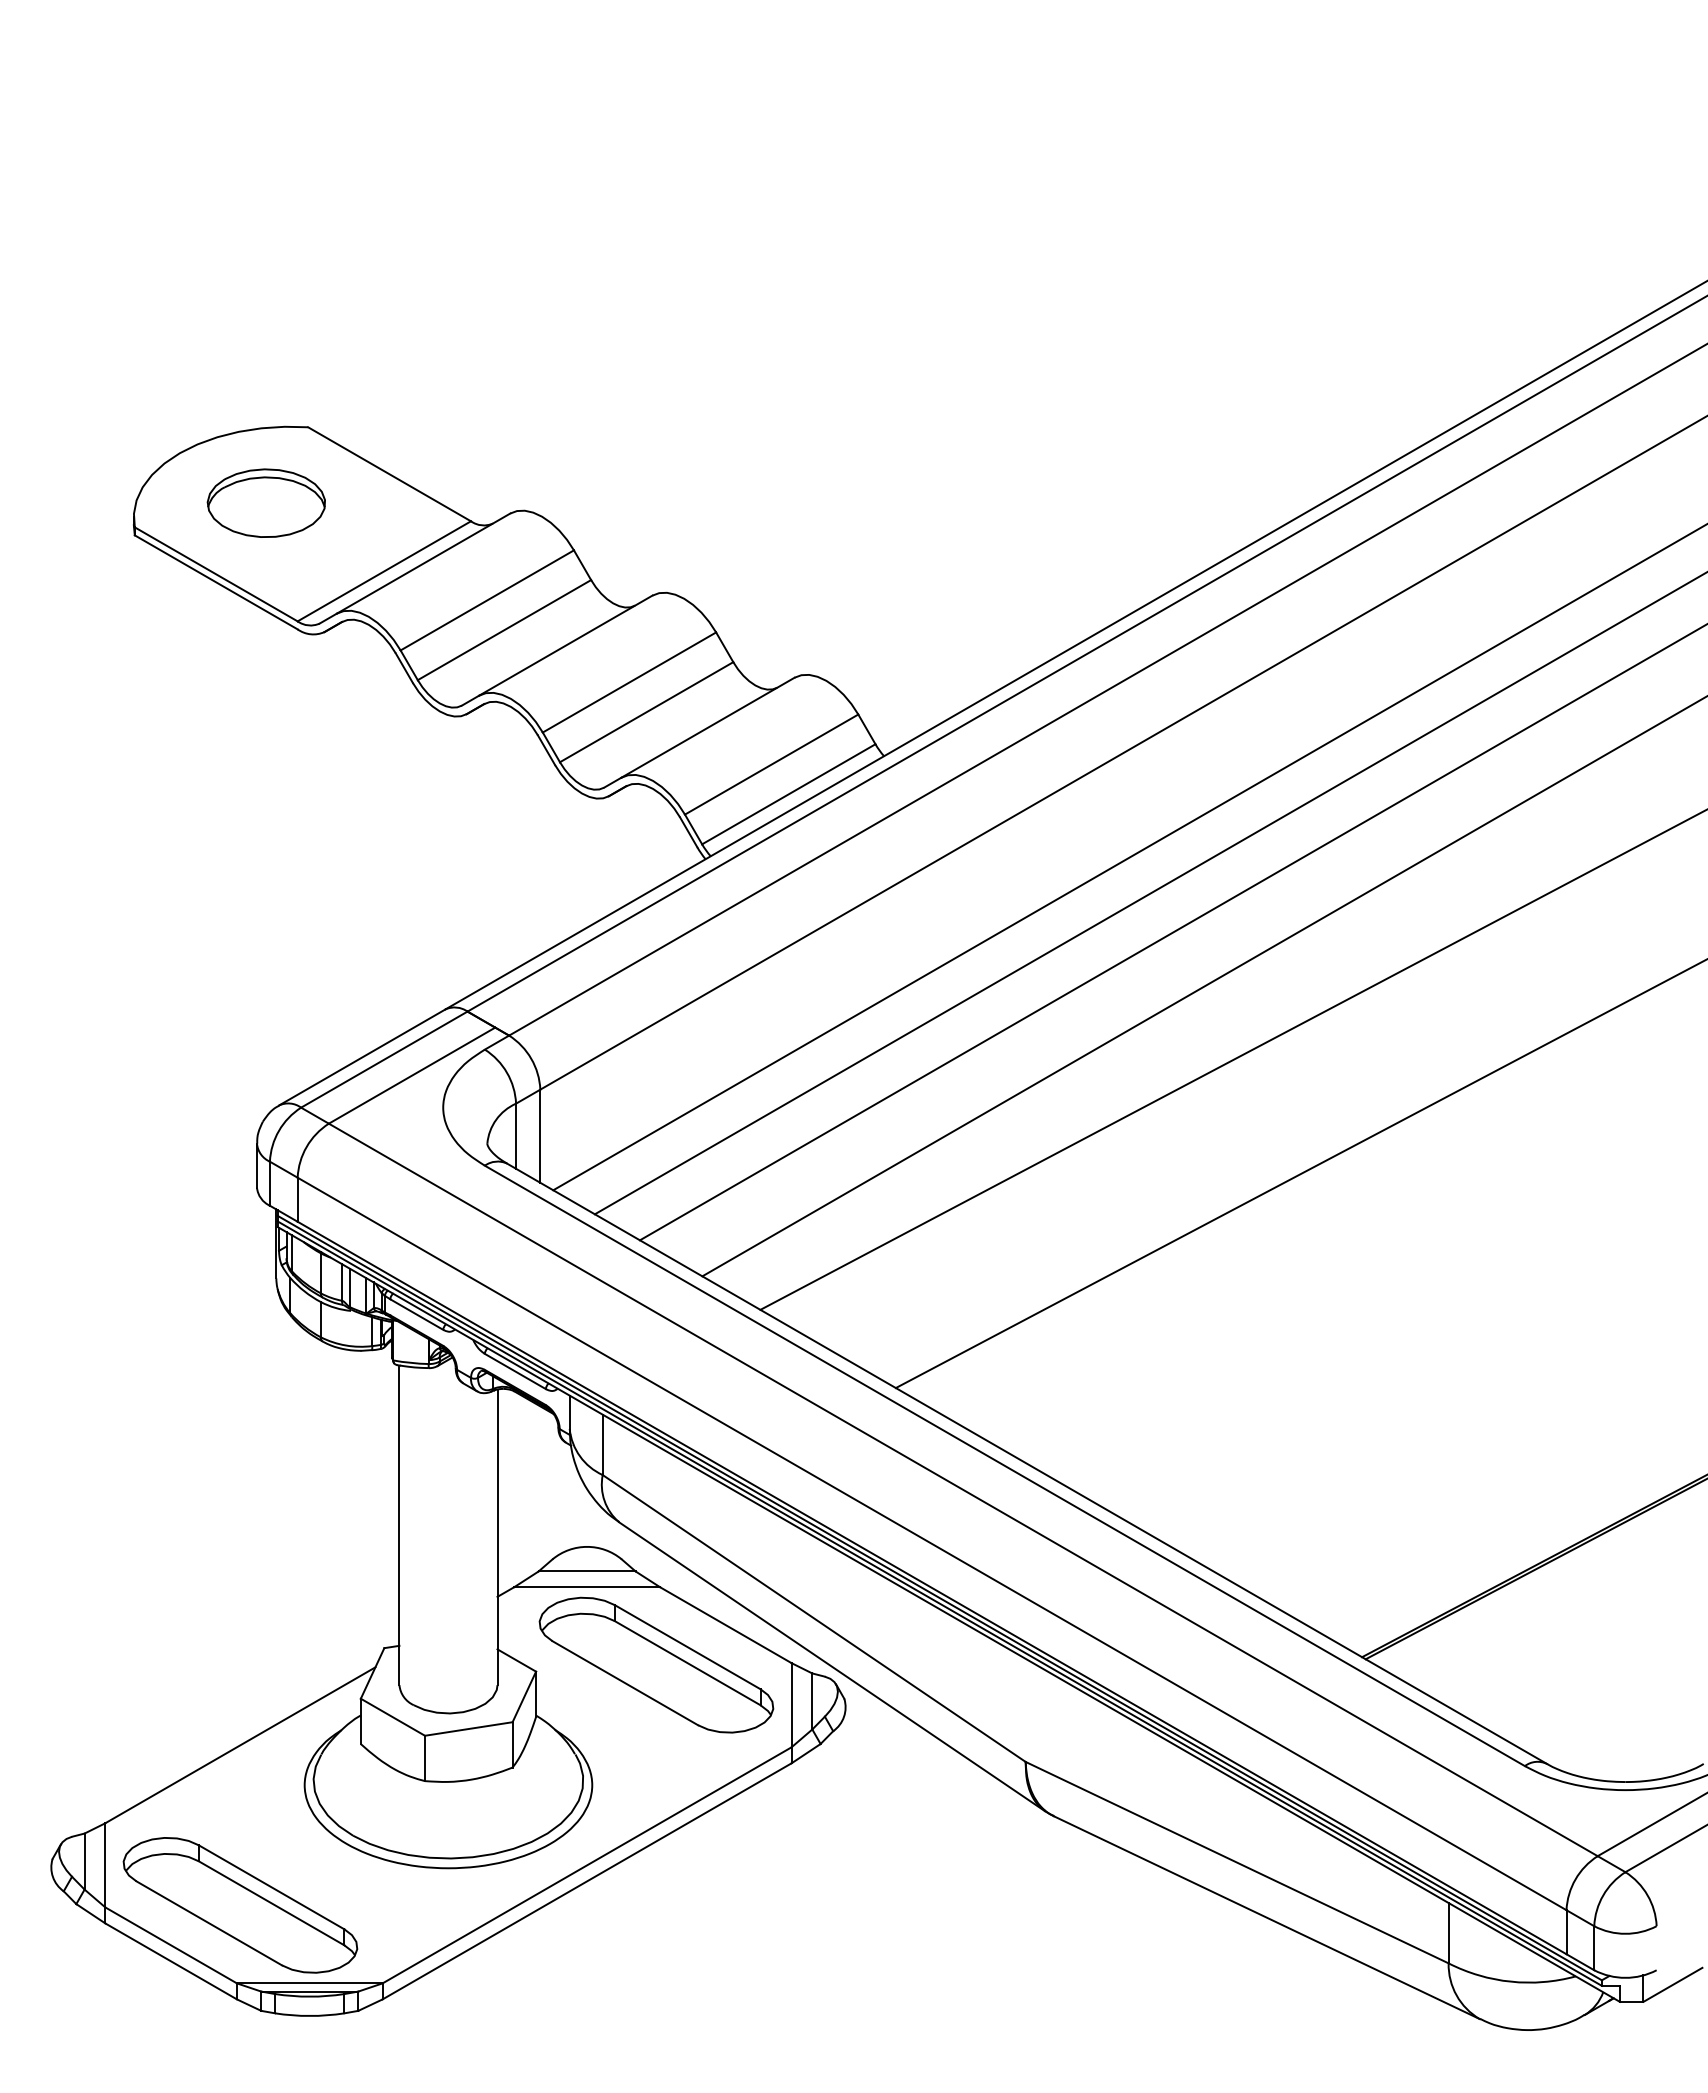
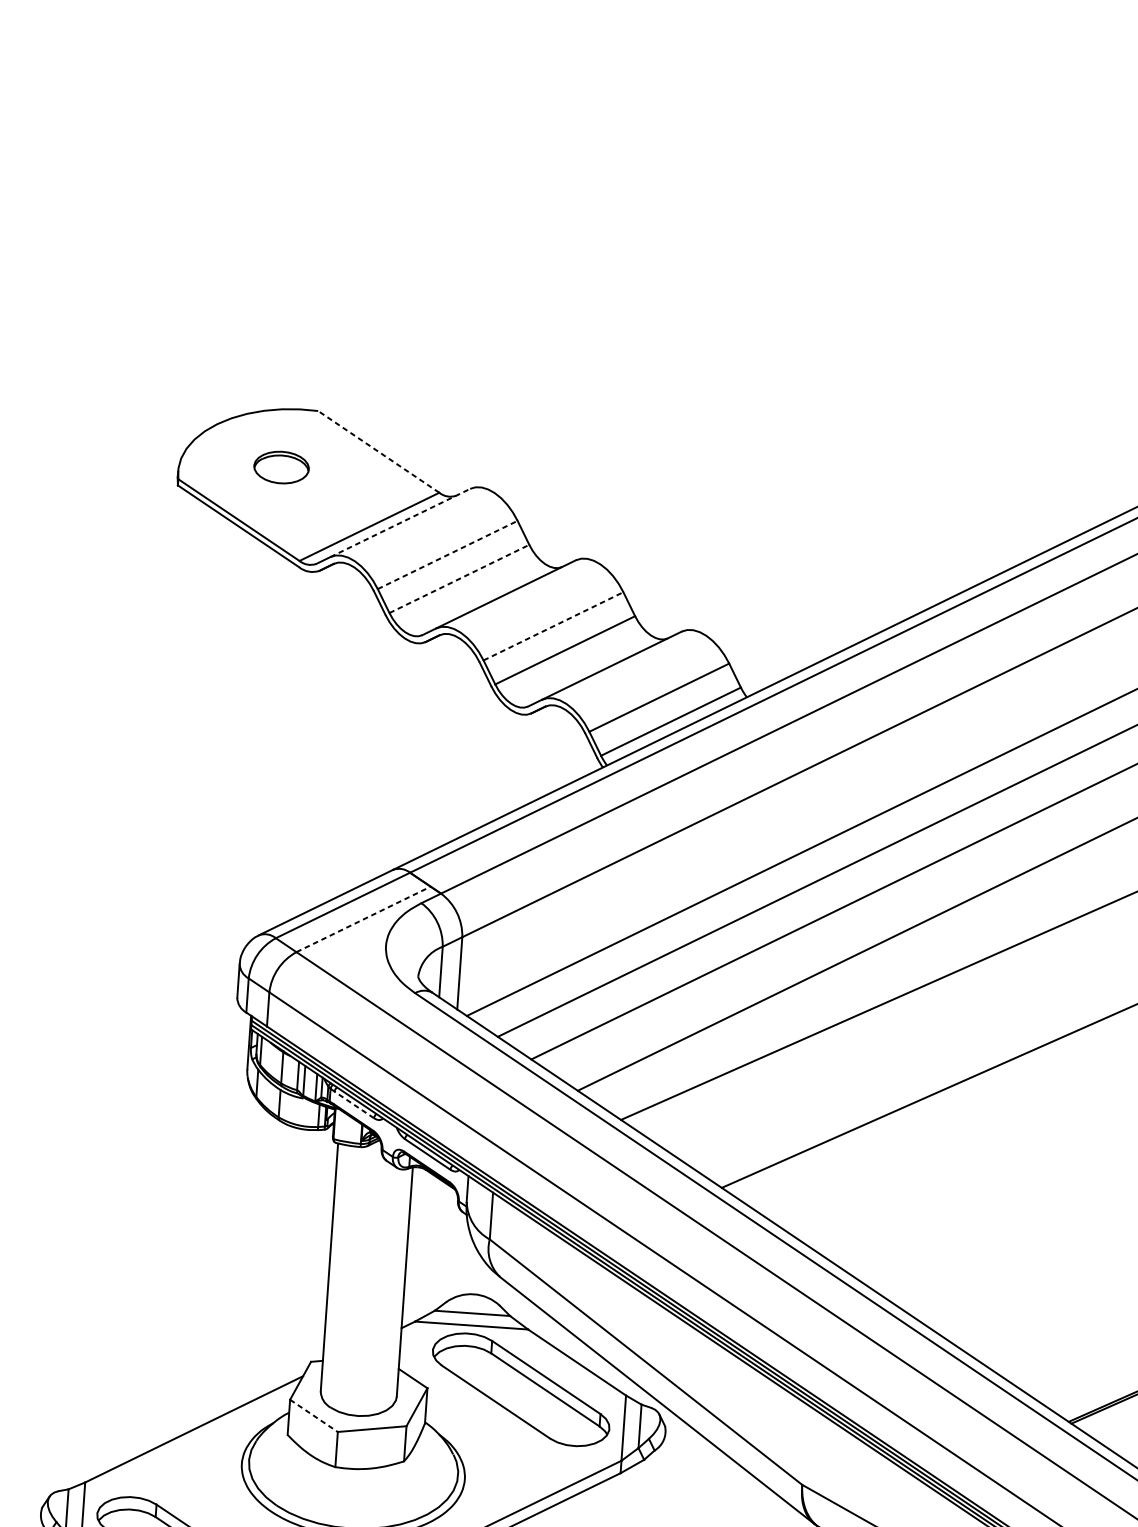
line: (389, 474) -> (378, 452), solid -> dashed
part: (265, 502) -> (281, 467), size x0.6
line: (423, 563) -> (400, 522), solid -> dashed
line: (487, 600) -> (447, 555), solid -> dashed
line: (504, 629) -> (459, 578), solid -> dashed
line: (629, 682) -> (553, 626), solid -> dashed
line: (412, 1075) -> (363, 919), solid -> dashed
line: (416, 1314) -> (354, 1104), solid -> dashed
line: (393, 1717) -> (314, 1416), solid -> dashed

